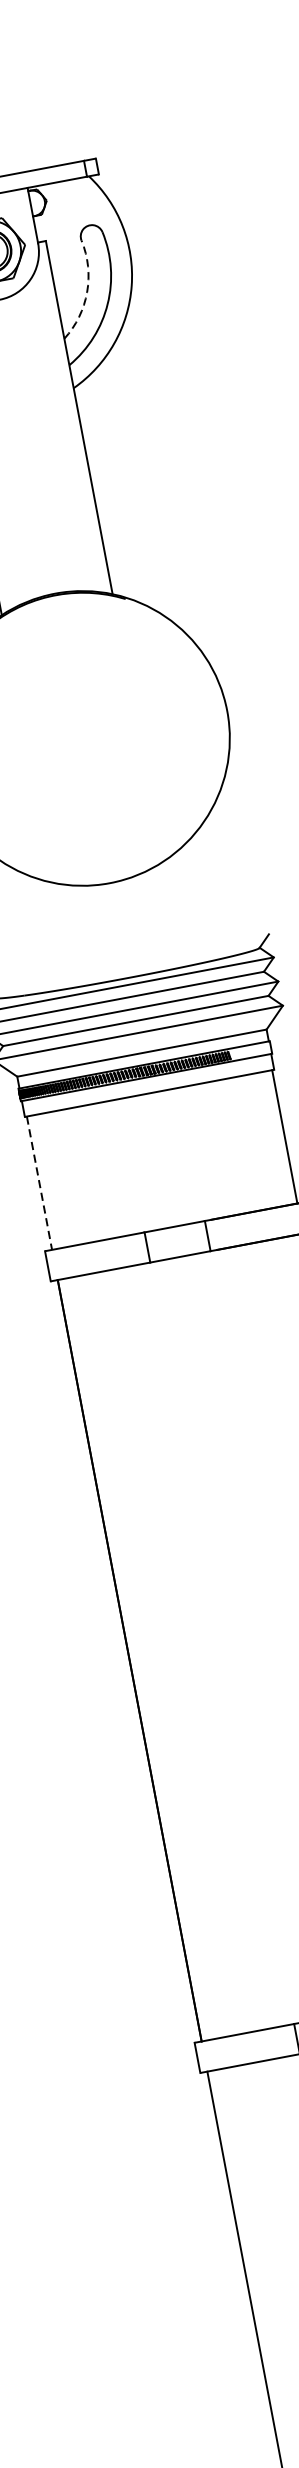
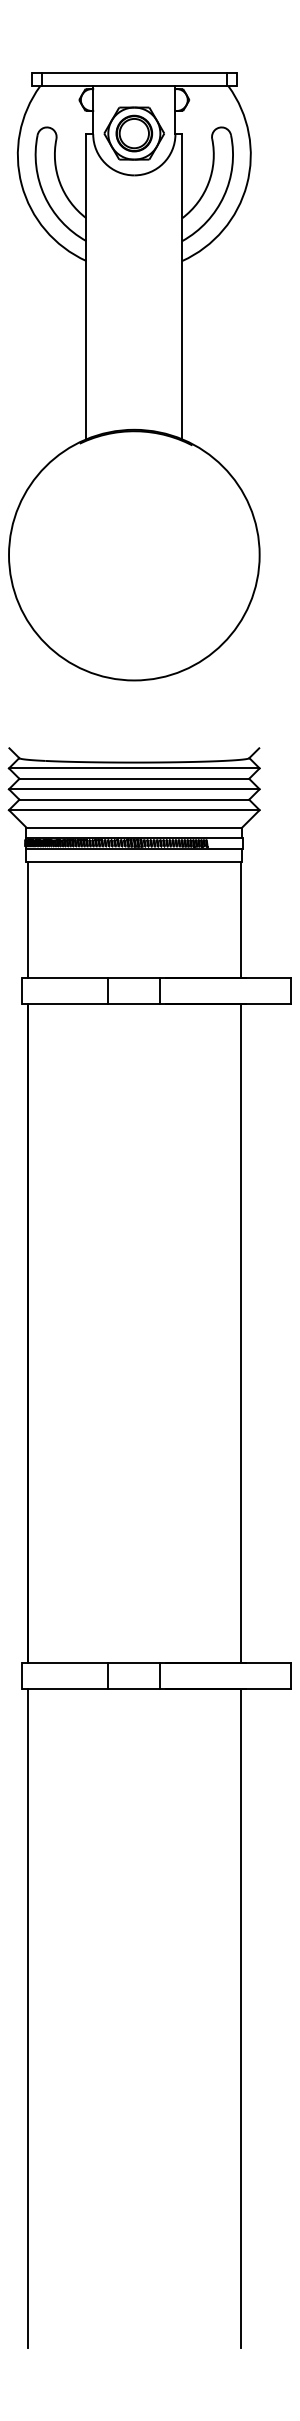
arc: (86, 291) -> (208, 182), dashed -> solid
line: (39, 1183) -> (28, 920), dashed -> solid

